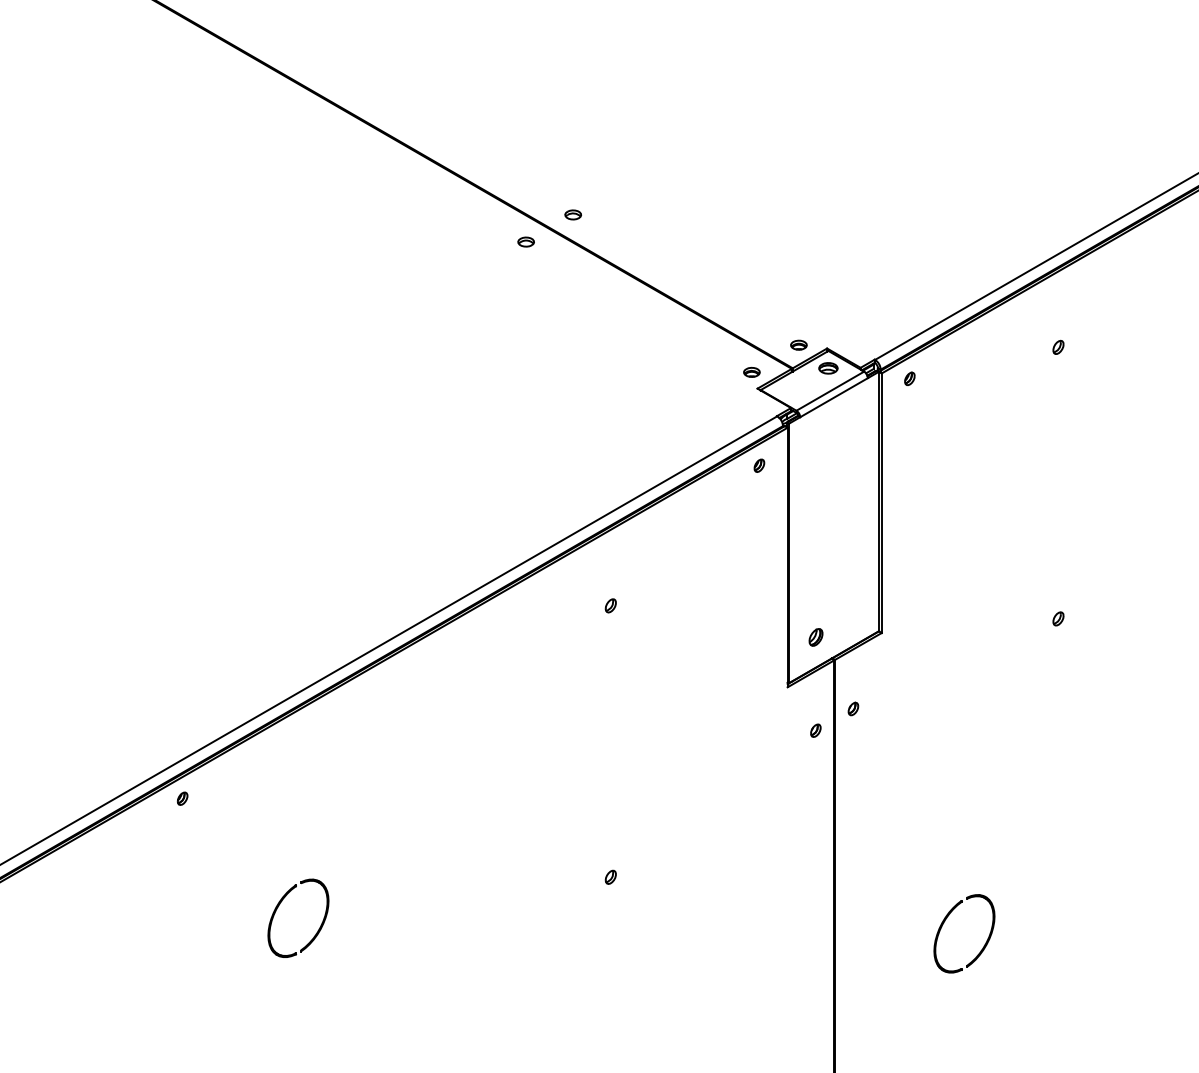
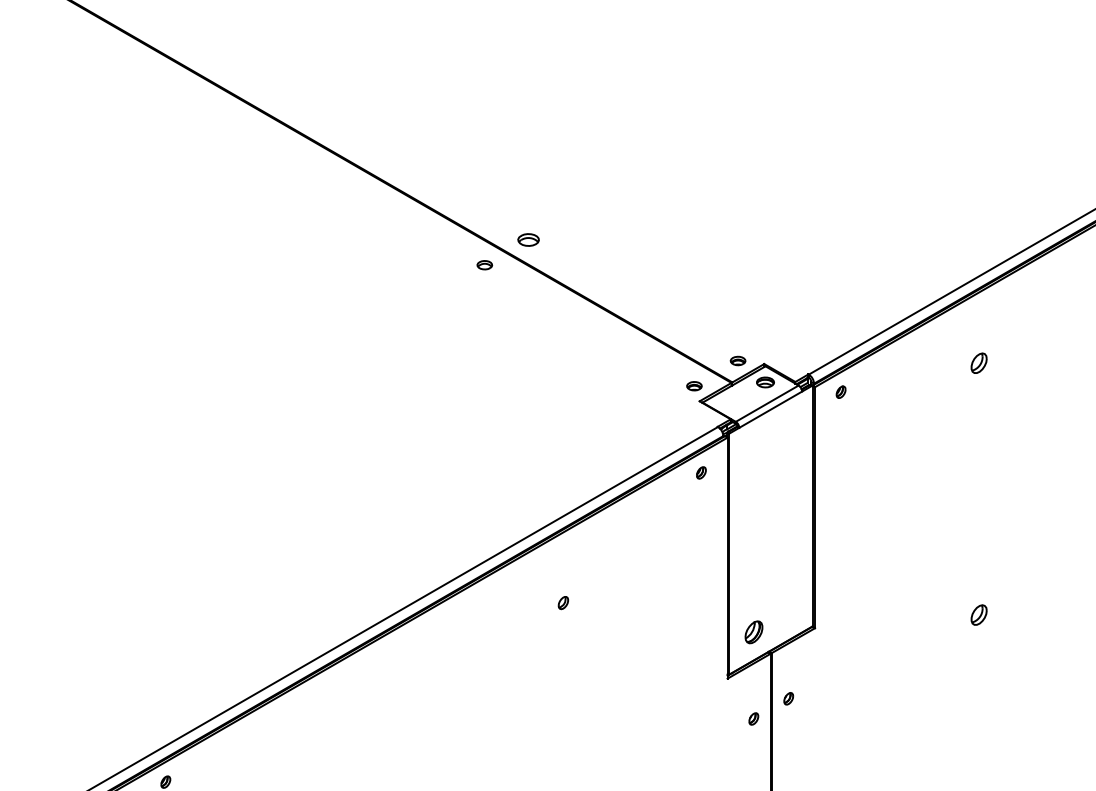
part: (572, 214) -> (527, 239), size x1.4
part: (1058, 346) -> (979, 362), size x1.6
part: (1058, 618) -> (979, 614), size x1.6
part: (815, 637) -> (753, 632), size x1.4

